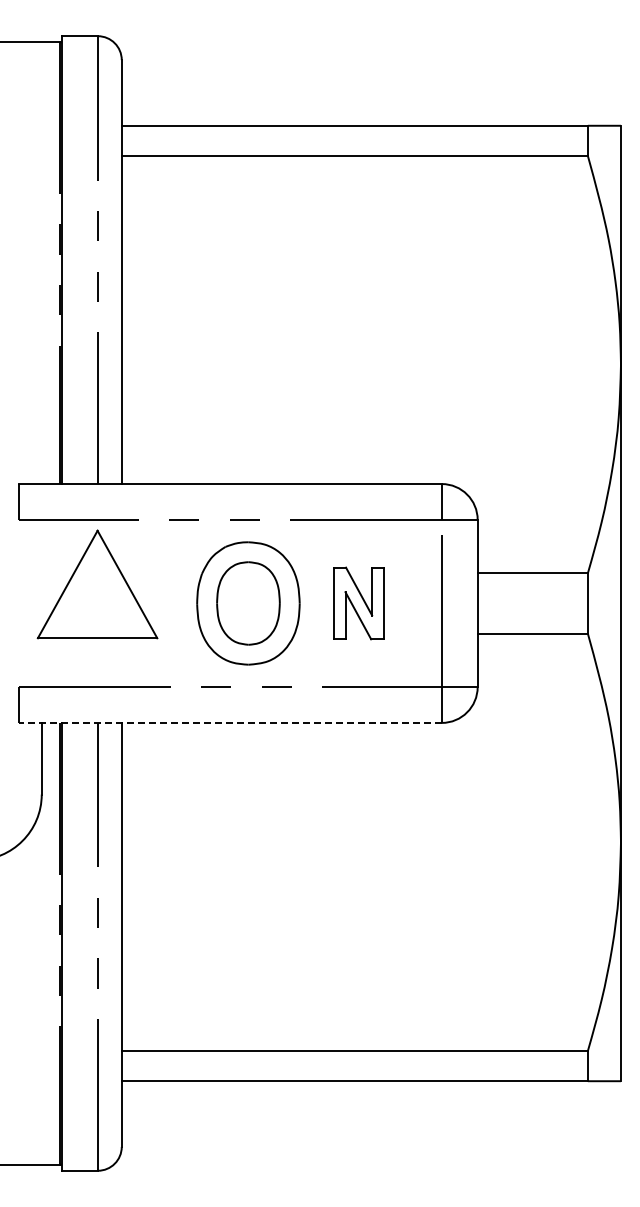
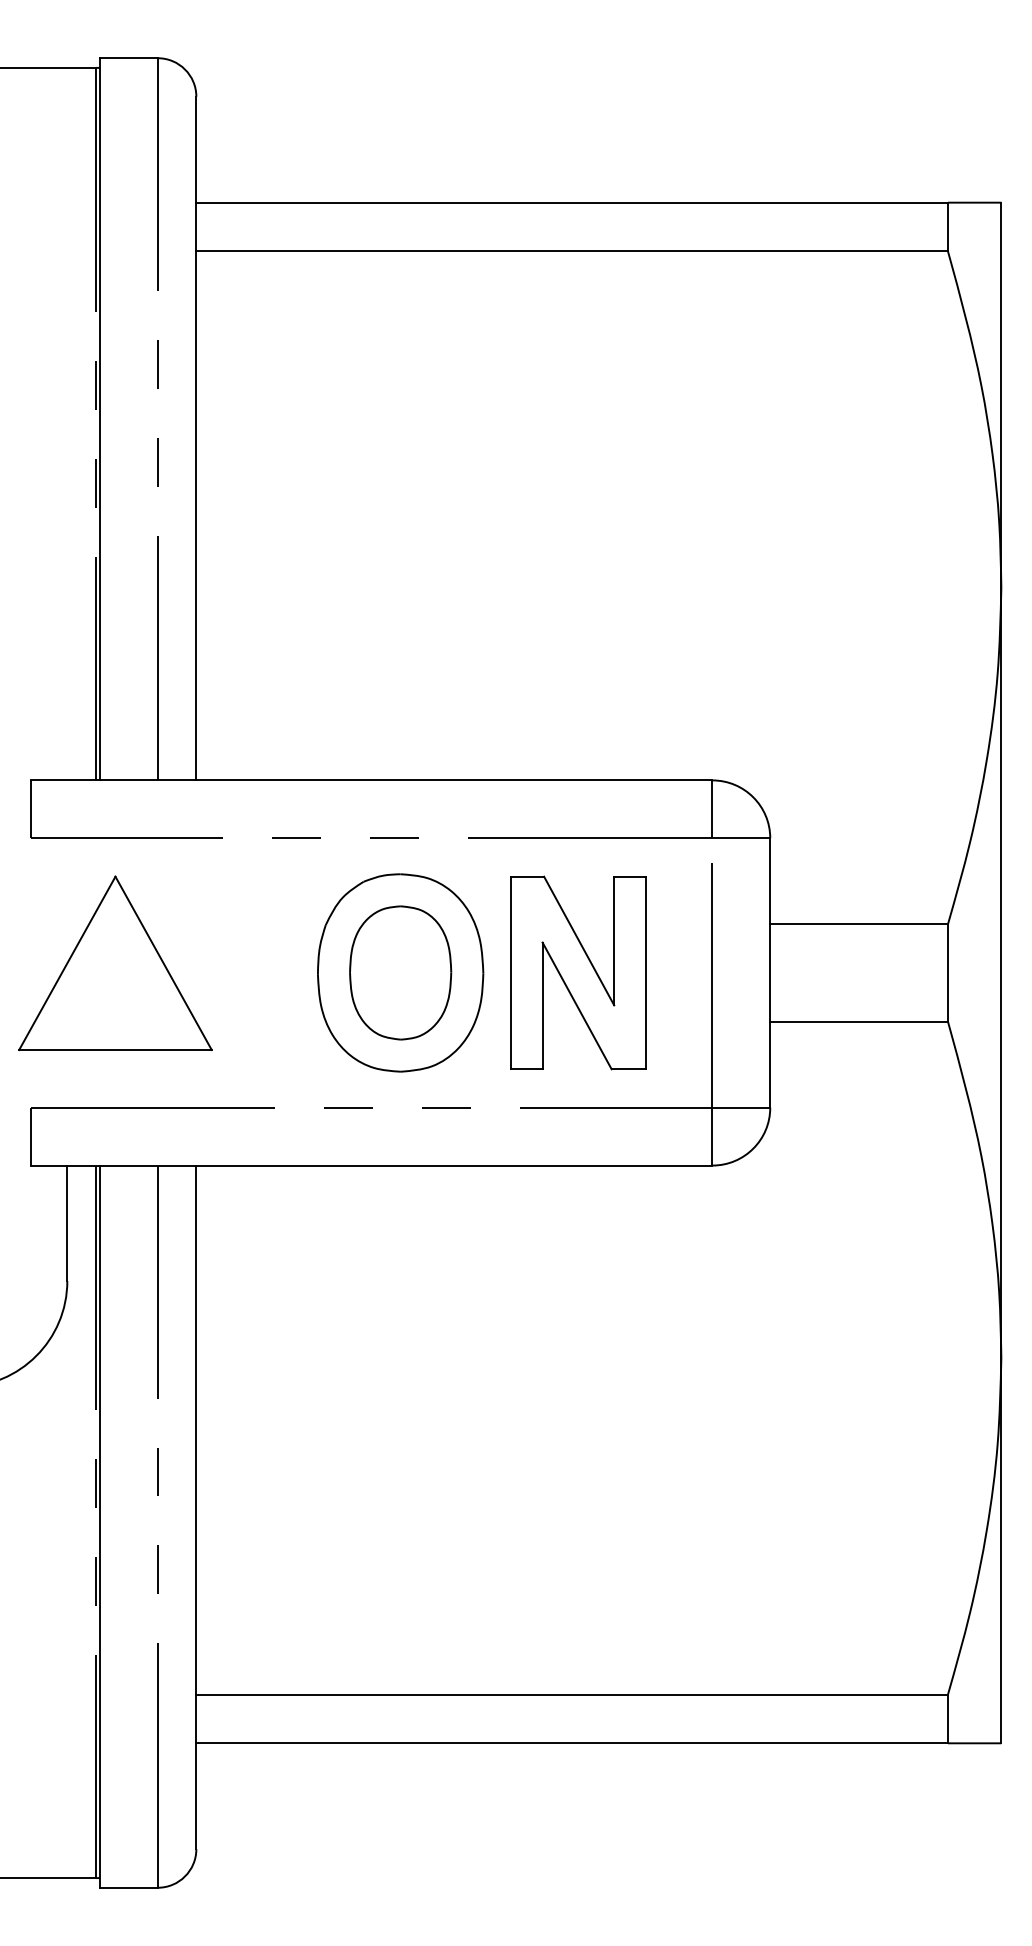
part: (97, 584) -> (115, 963), moved
part: (358, 603) -> (578, 973), size x1.67
line: (229, 722) -> (370, 1164), dashed -> solid

